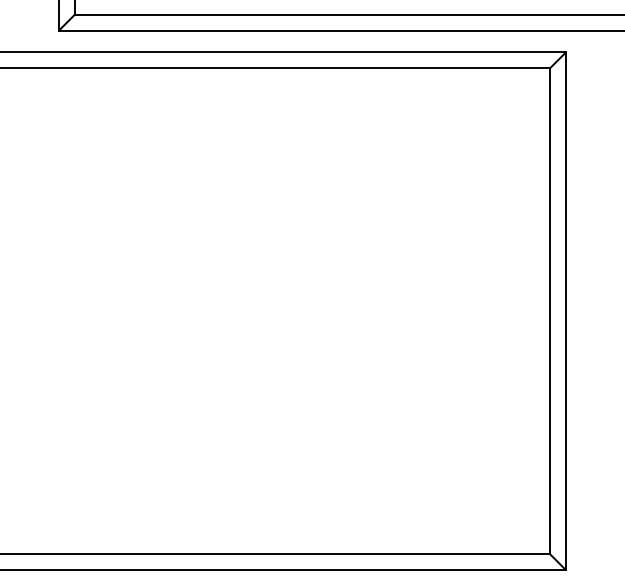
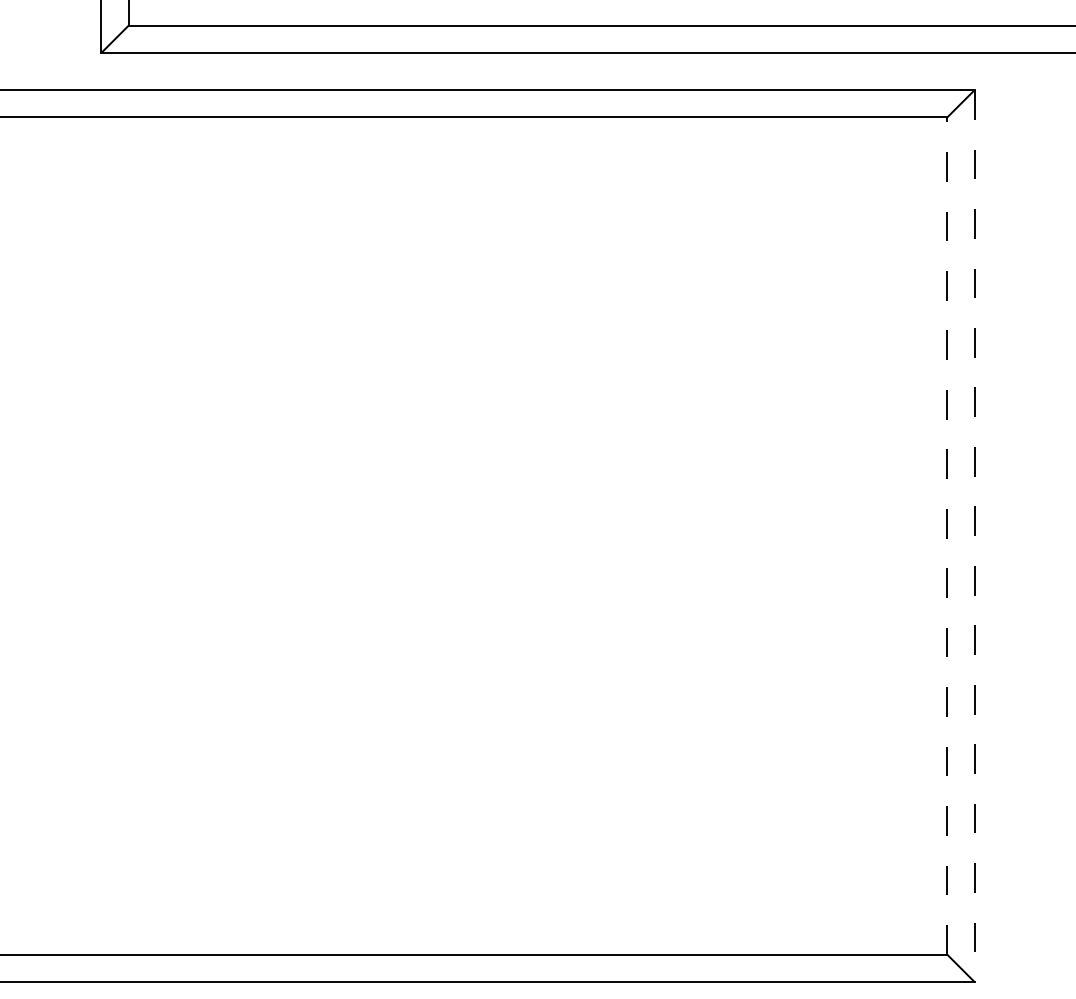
line: (550, 310) -> (947, 534), solid -> dashed
line: (566, 311) -> (975, 536), solid -> dashed

